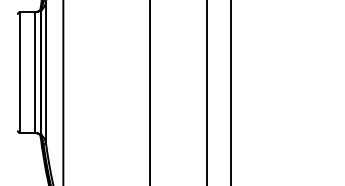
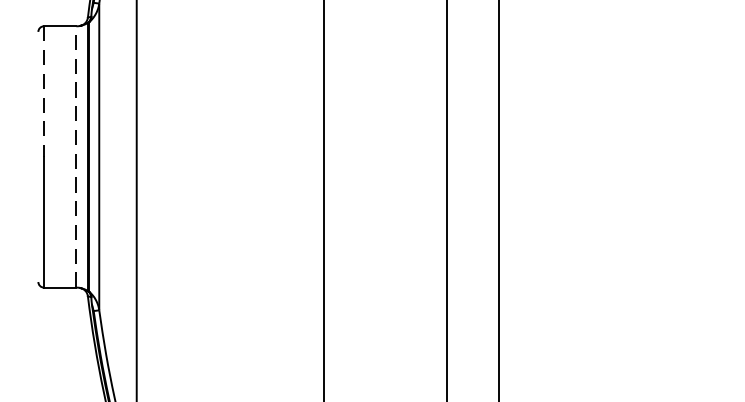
line: (20, 42) -> (44, 91), solid -> dashed
line: (35, 72) -> (76, 156), solid -> dashed

